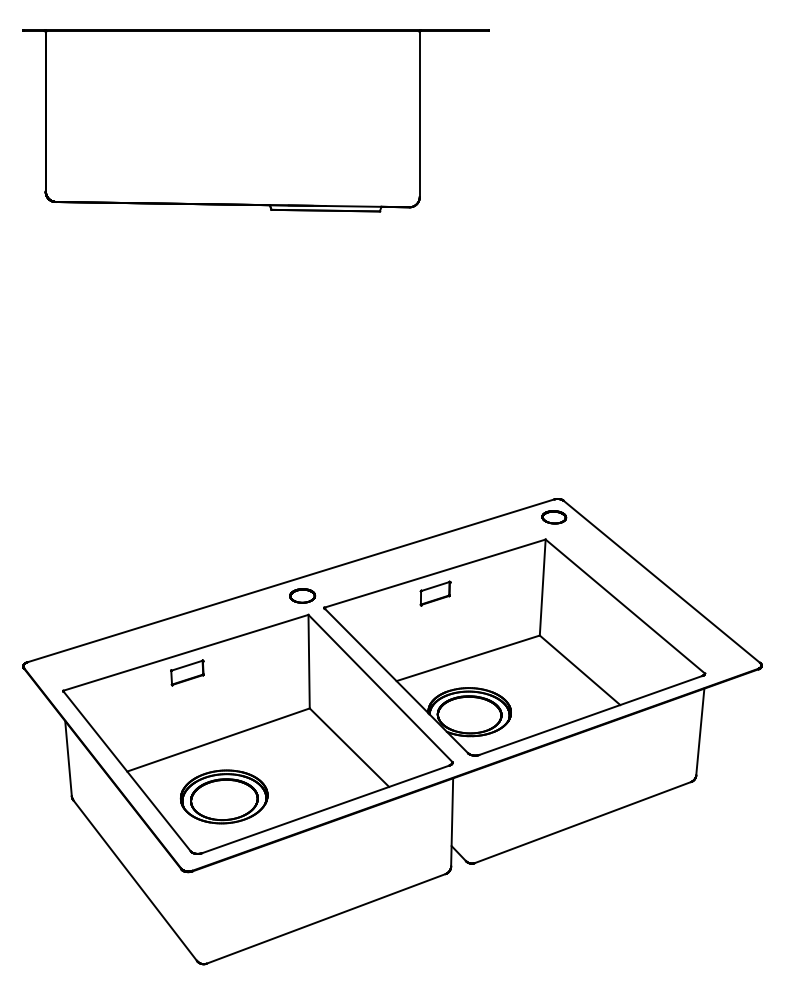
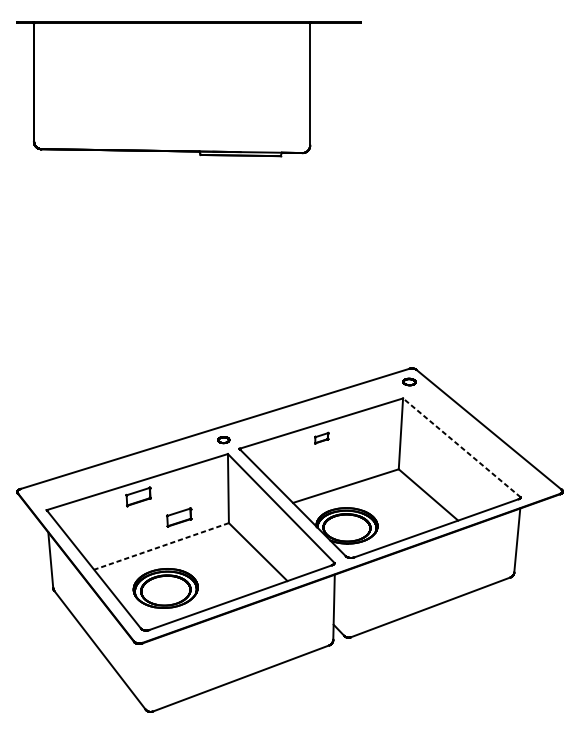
part: (554, 517) -> (409, 382), size x0.7
part: (435, 593) -> (321, 438), size x0.6
part: (302, 595) -> (223, 439), size x0.6
line: (624, 606) -> (461, 447), solid -> dashed
part: (242, 700) -> (179, 517), added
line: (218, 739) -> (161, 546), solid -> dashed

